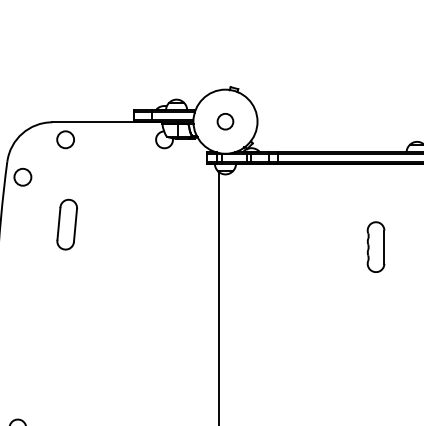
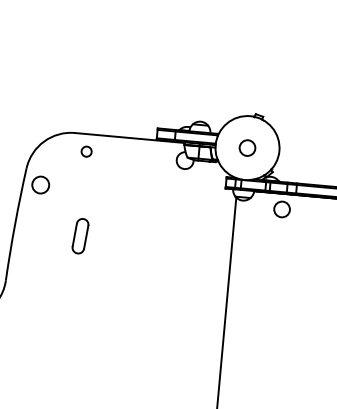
circle: (65, 139) -> (86, 151), size x0.6
circle: (265, 179) -> (282, 209), added
part: (66, 224) -> (79, 236), size x0.7

